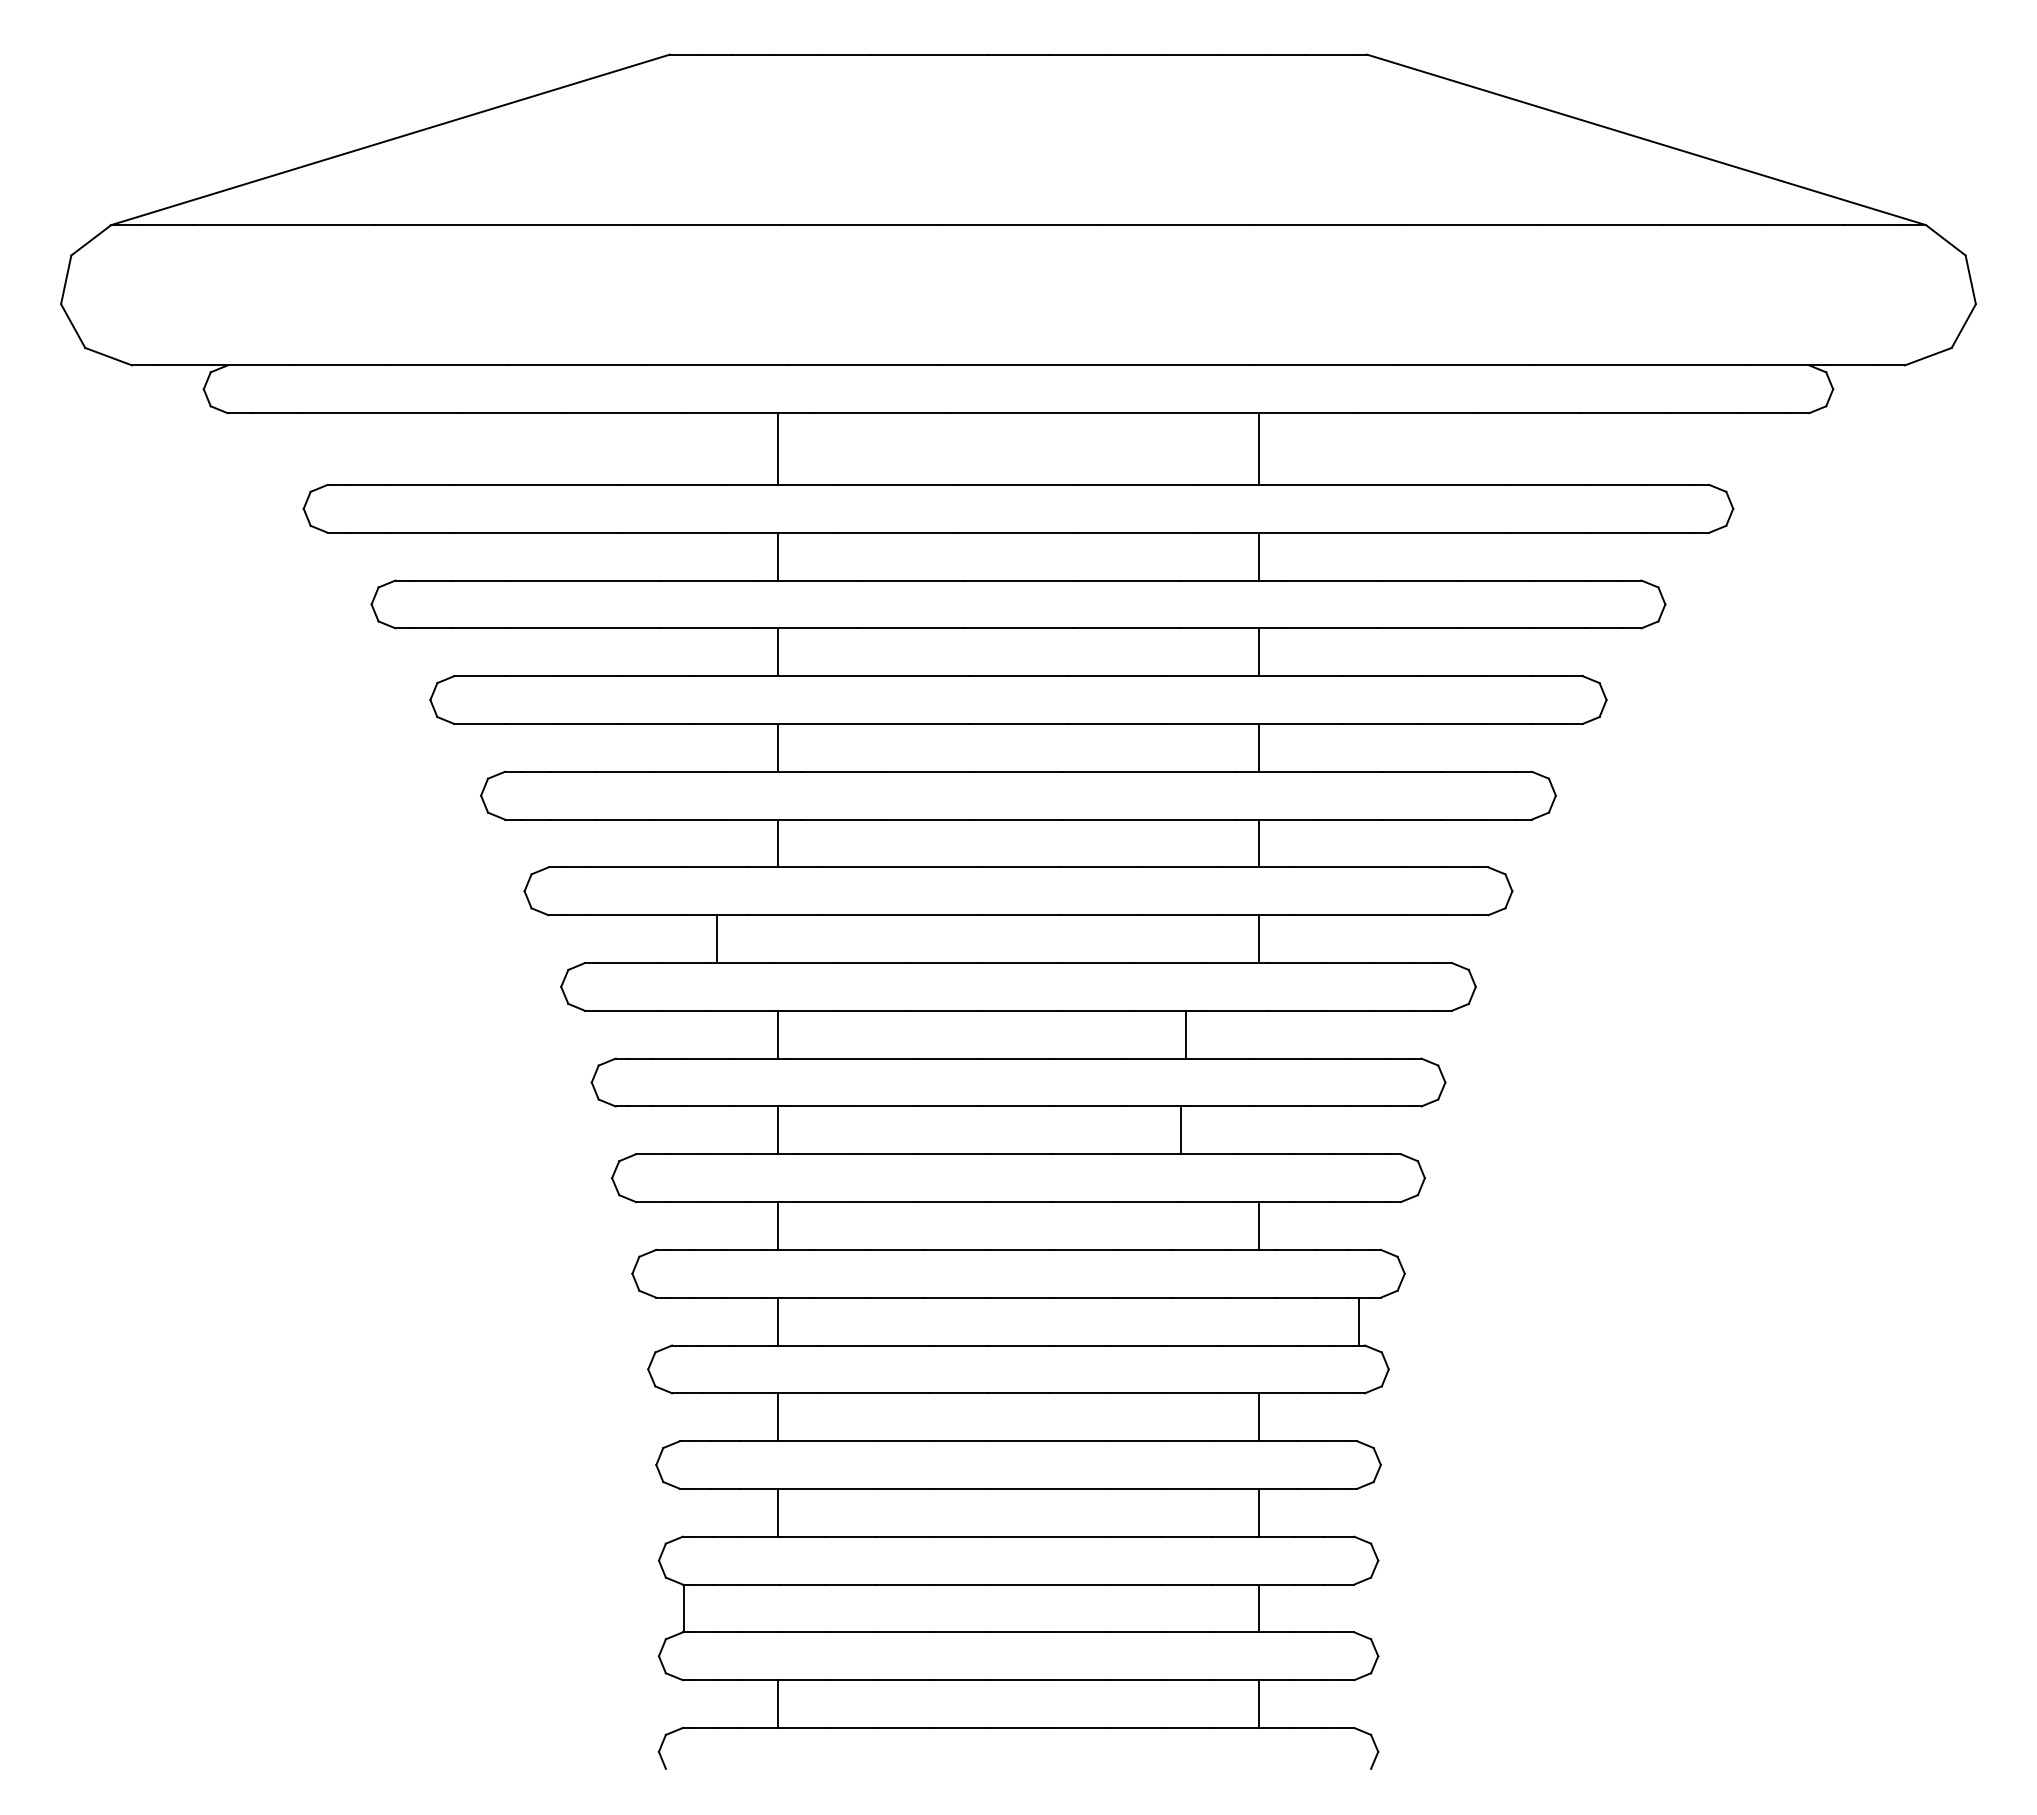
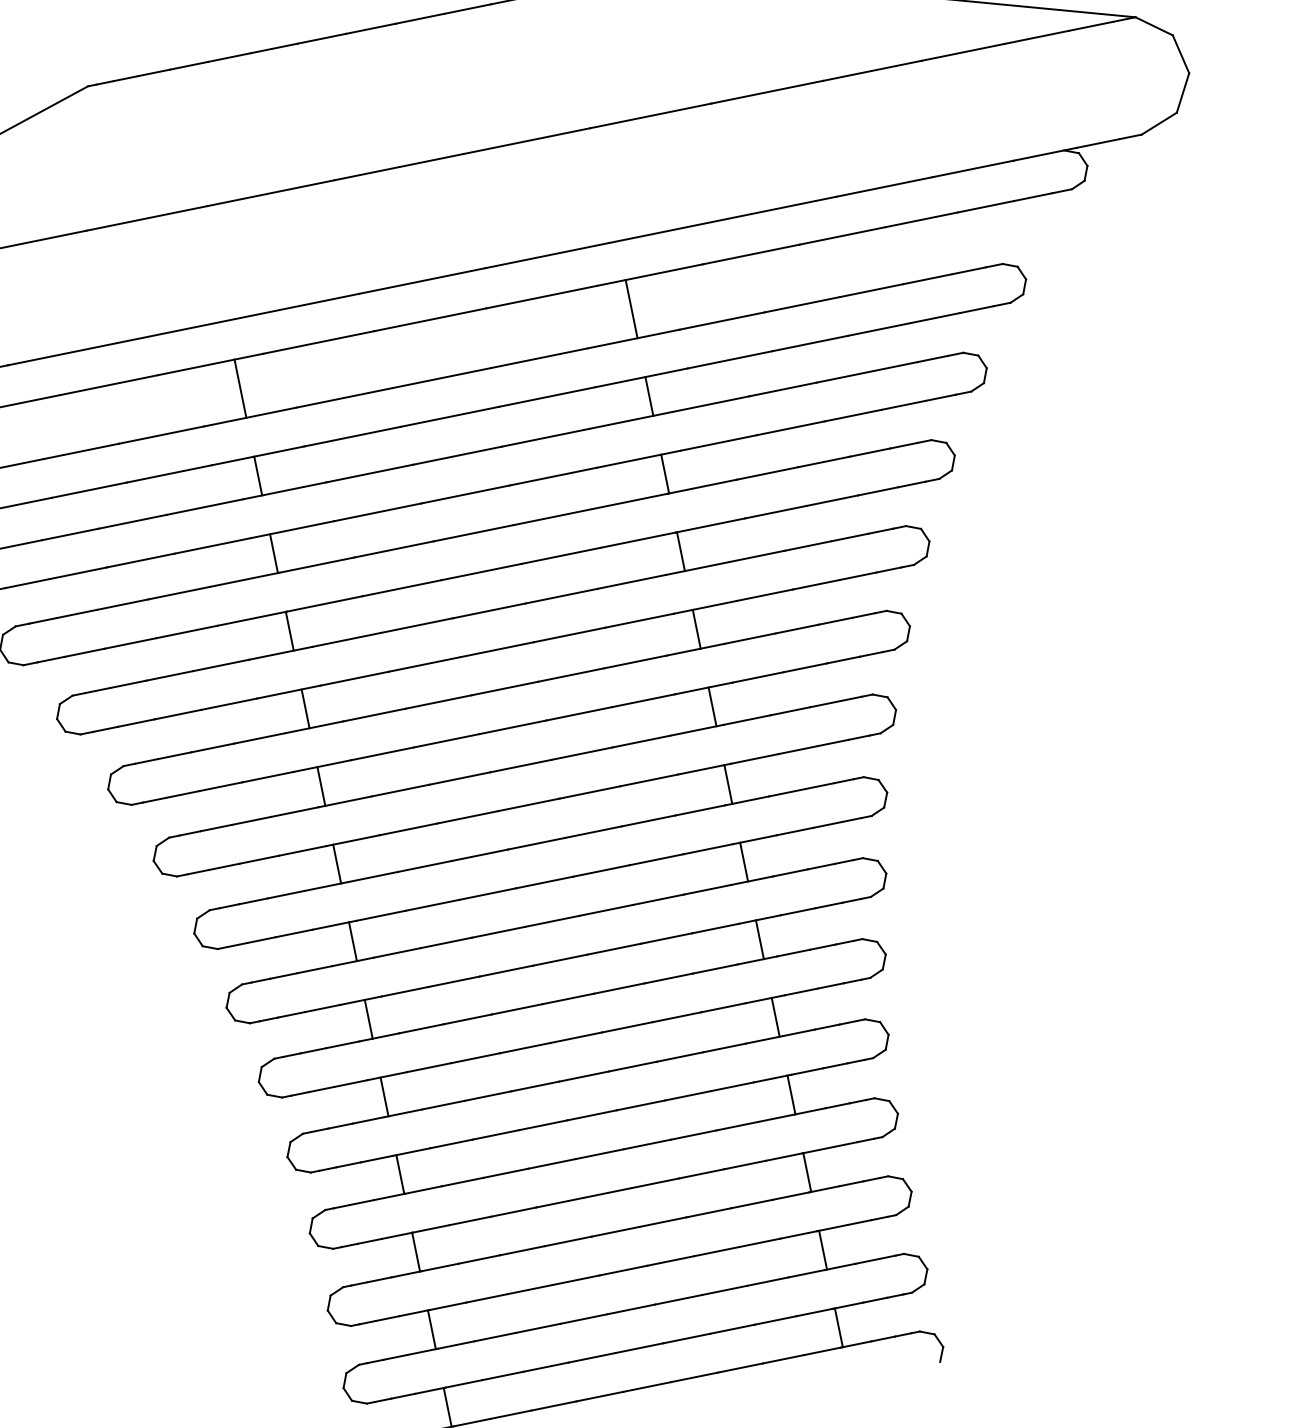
line: (716, 939) -> (321, 786), moved
line: (1186, 1034) -> (728, 784), moved
line: (1181, 1130) -> (744, 862), moved
line: (1359, 1321) -> (775, 1017), moved
line: (683, 1608) -> (431, 1329), moved

